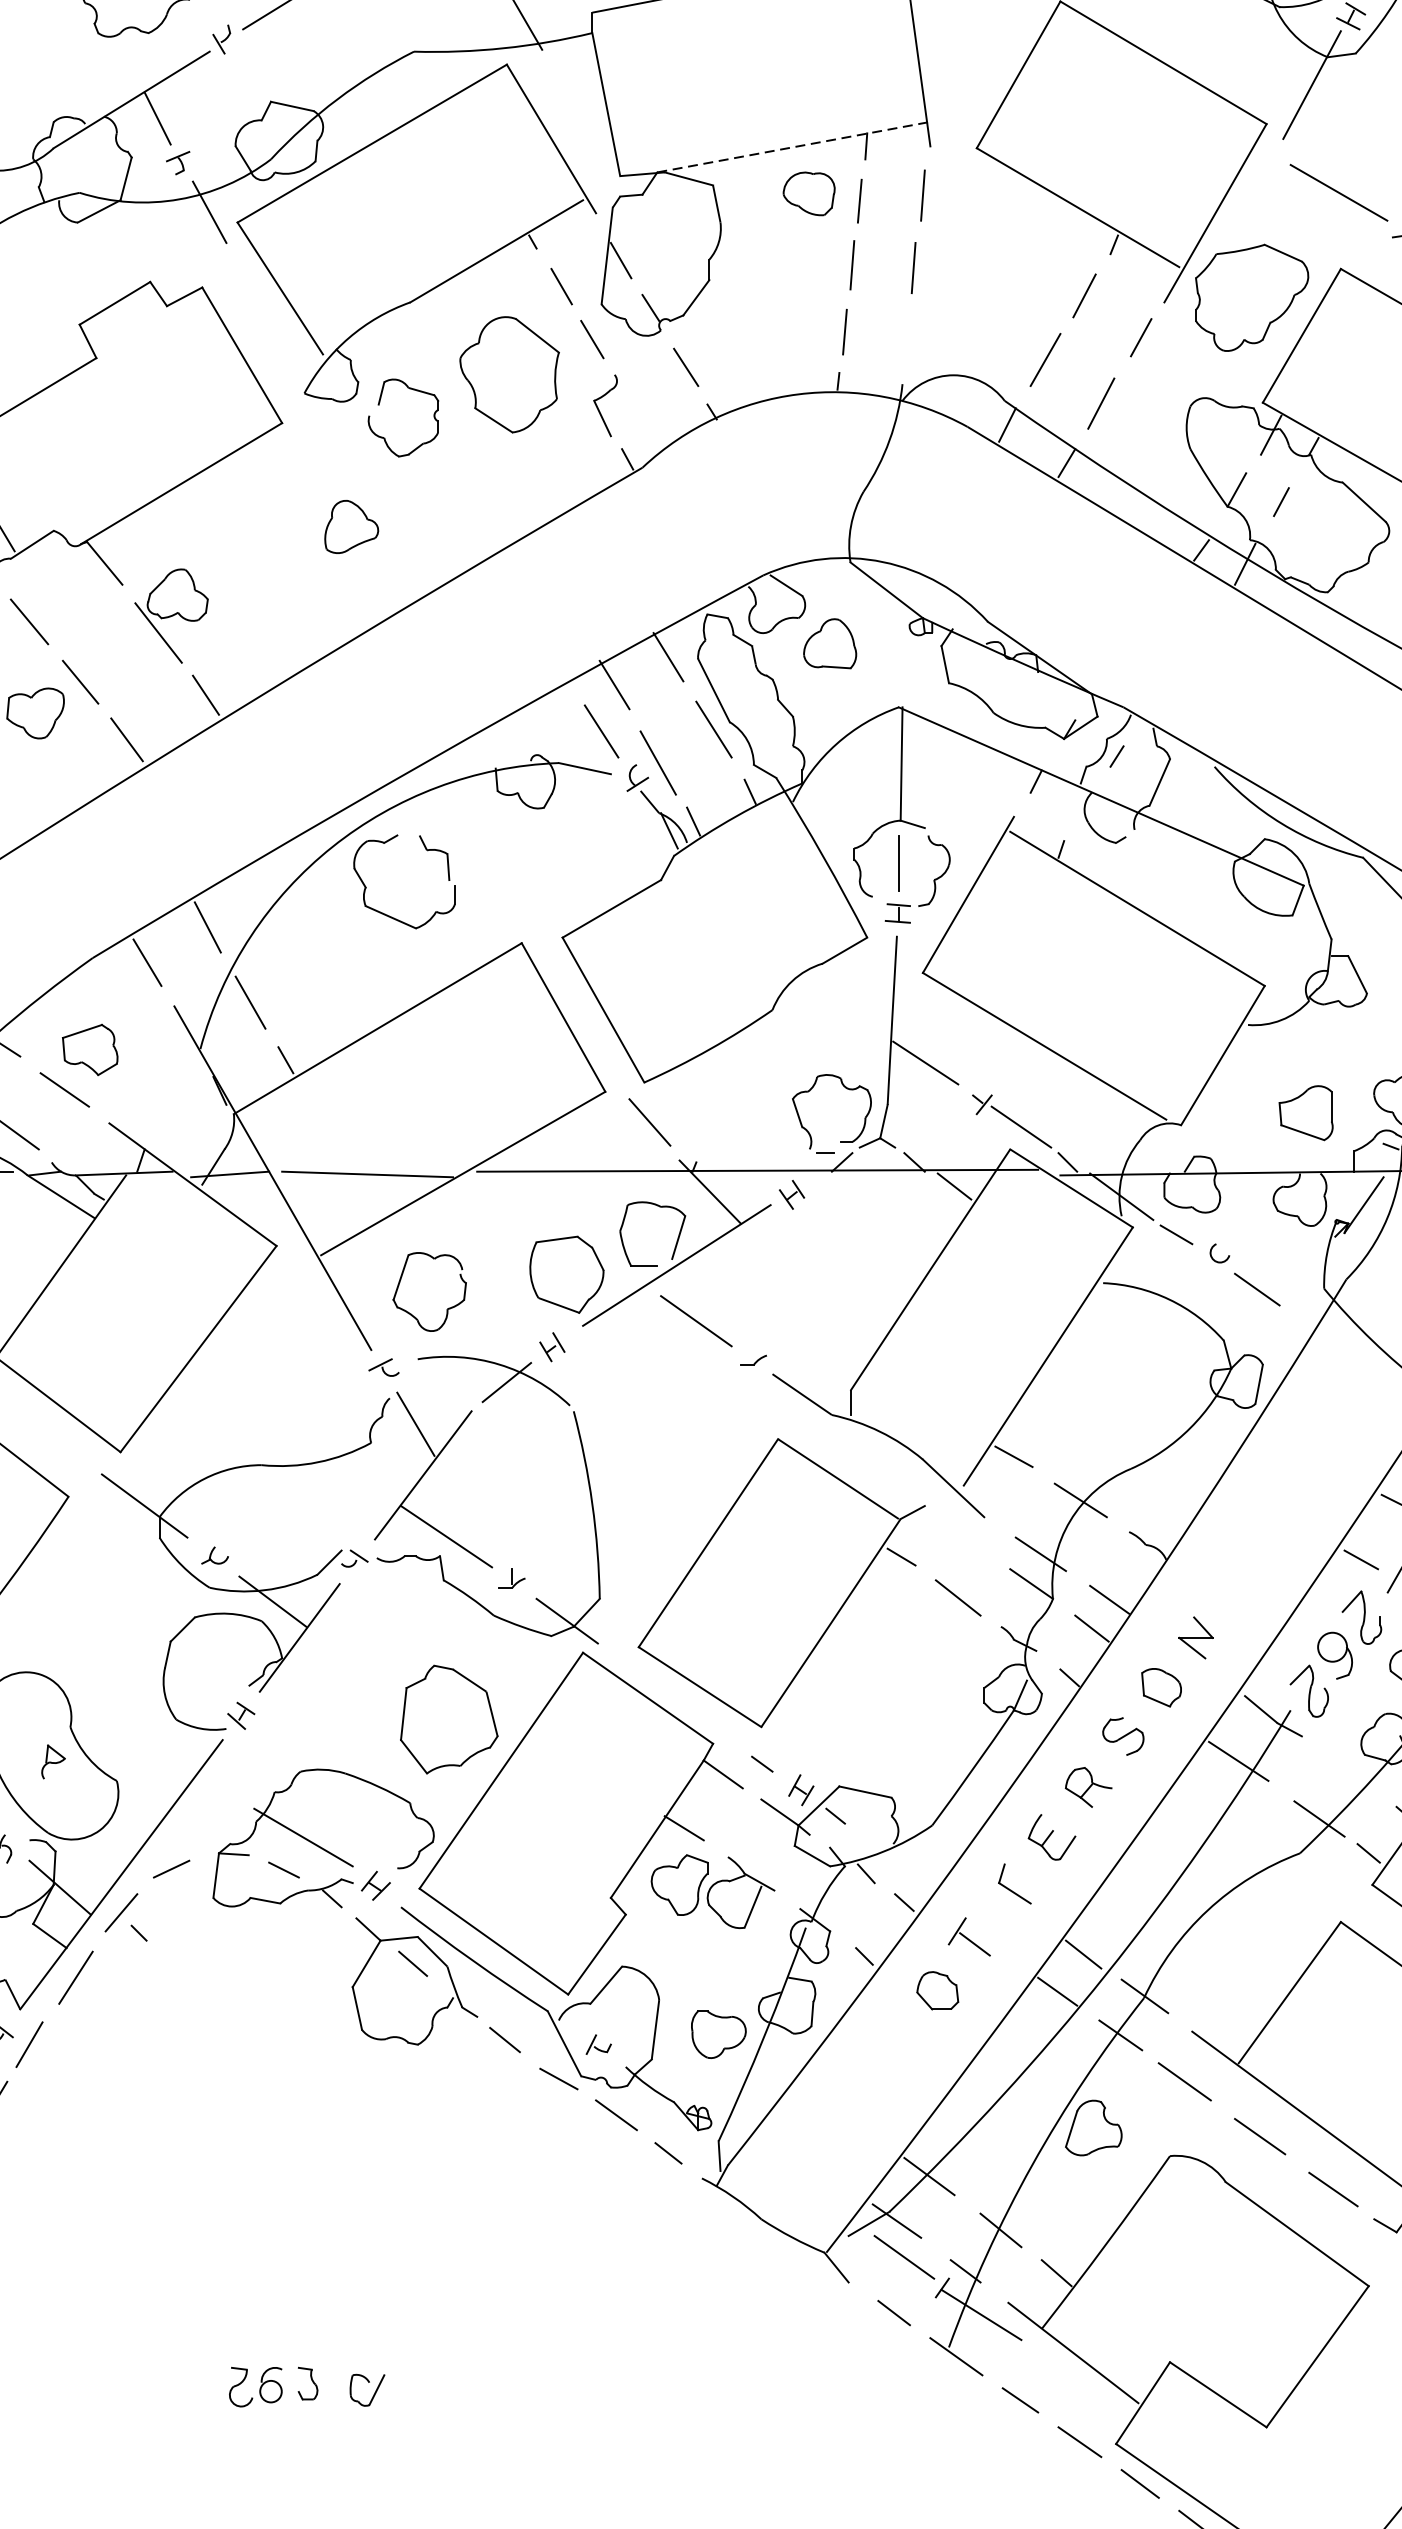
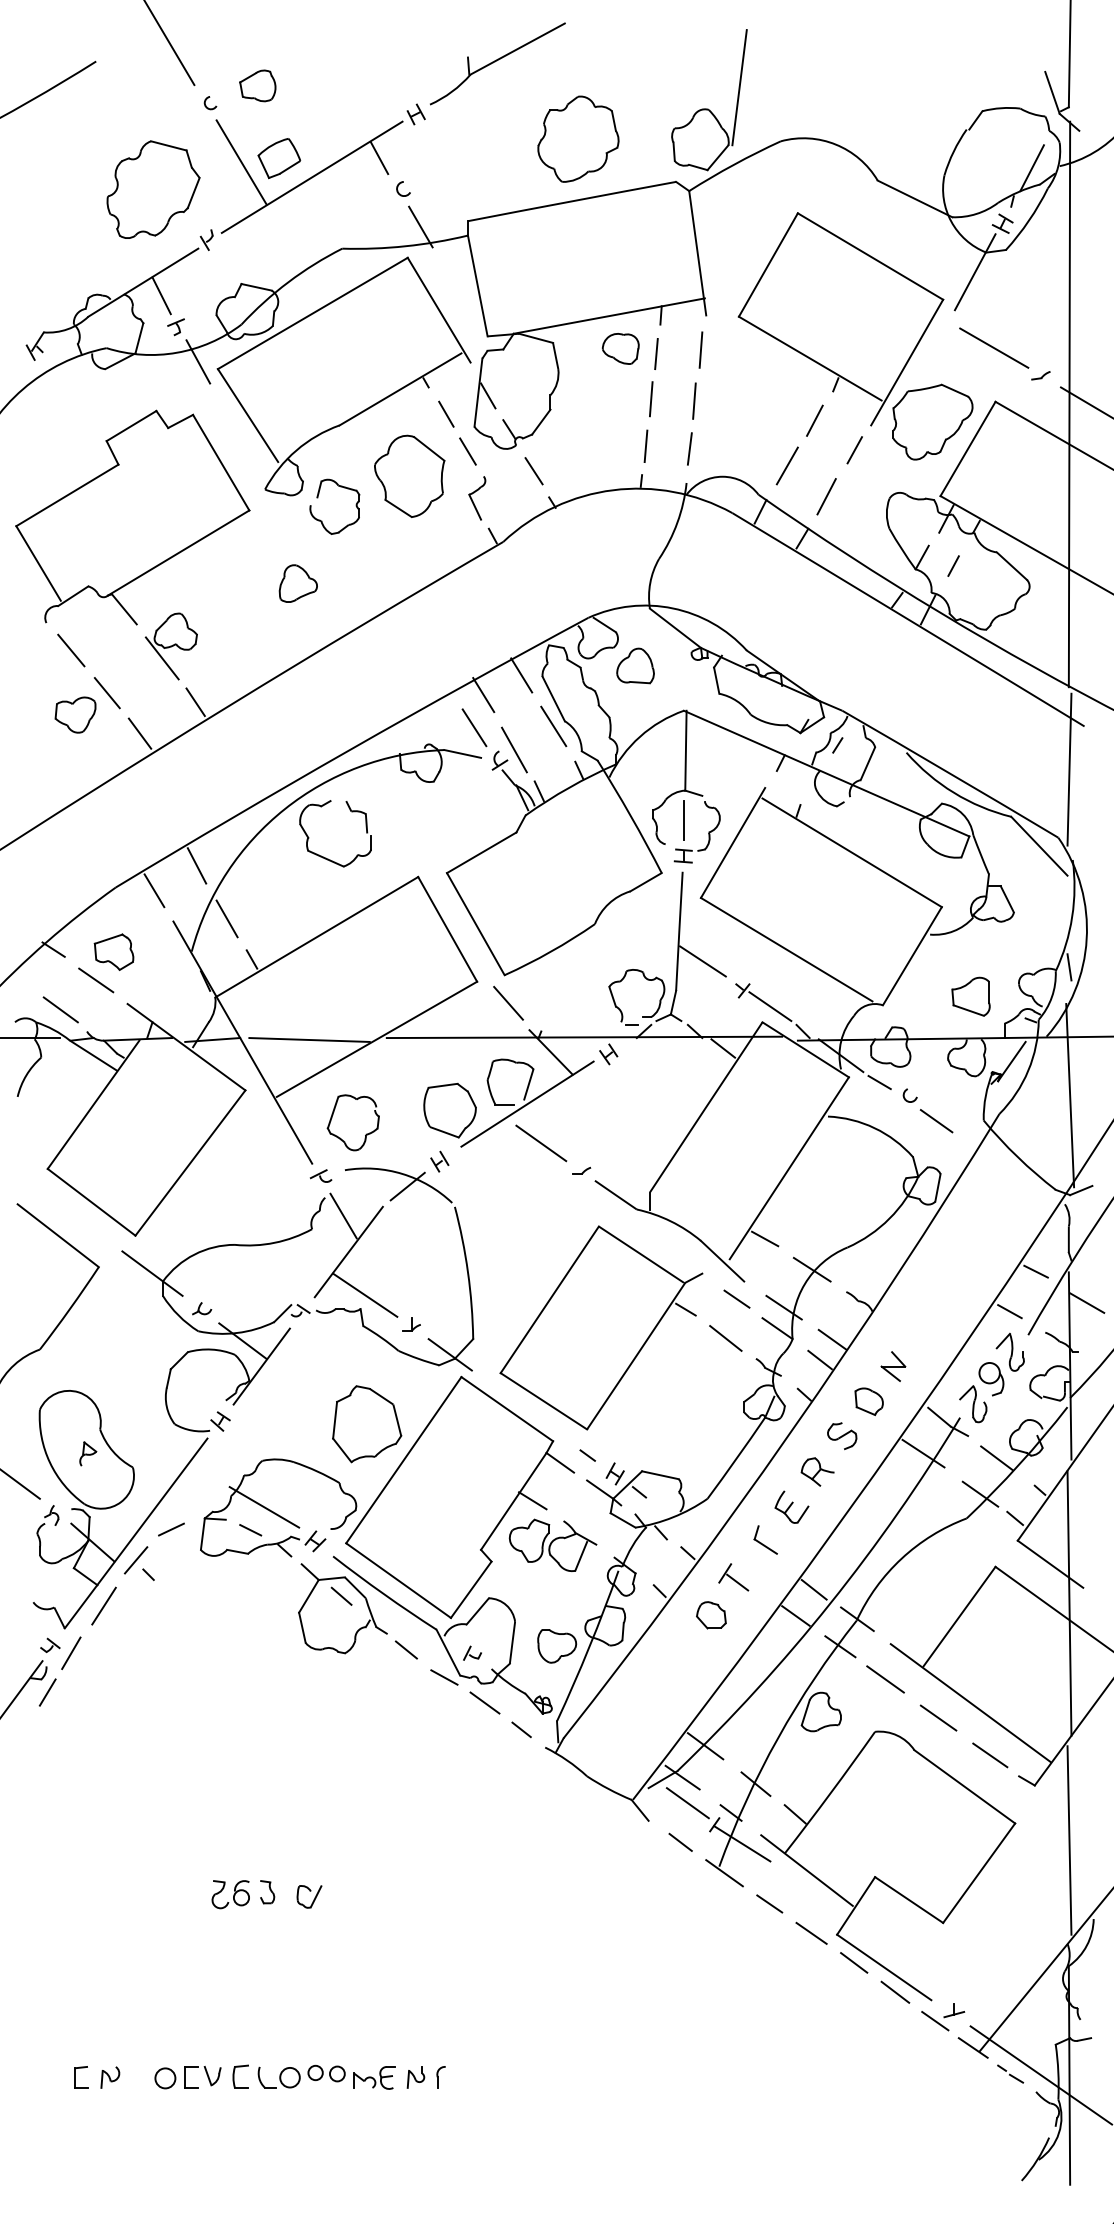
line: (793, 147) -> (609, 316), dashed -> solid
line: (906, 335) -> (689, 448), added
line: (973, 1541) -> (736, 1298), added
line: (1342, 1768) -> (996, 1458), added

